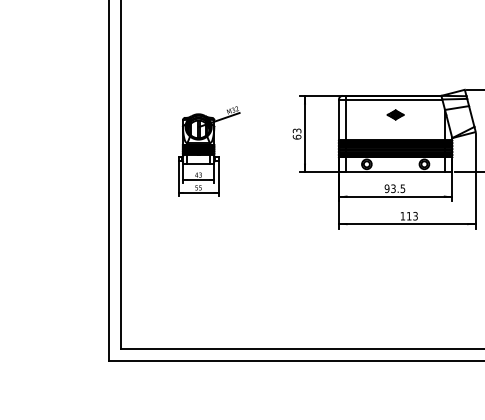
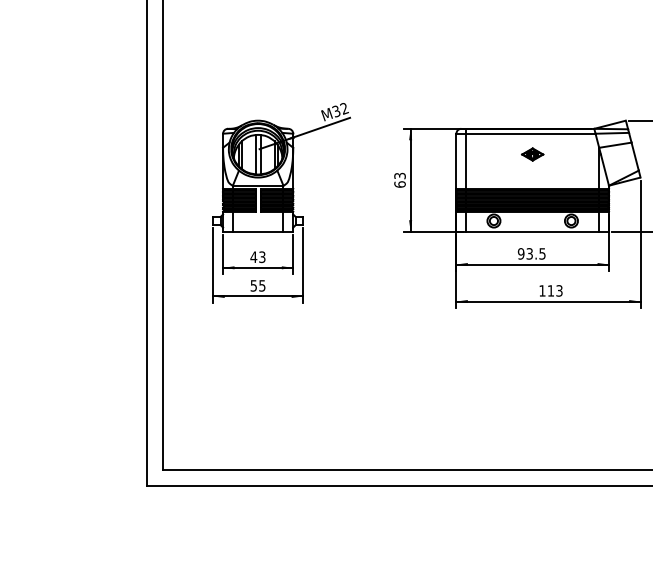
part: (208, 150) -> (280, 202), size x1.67

